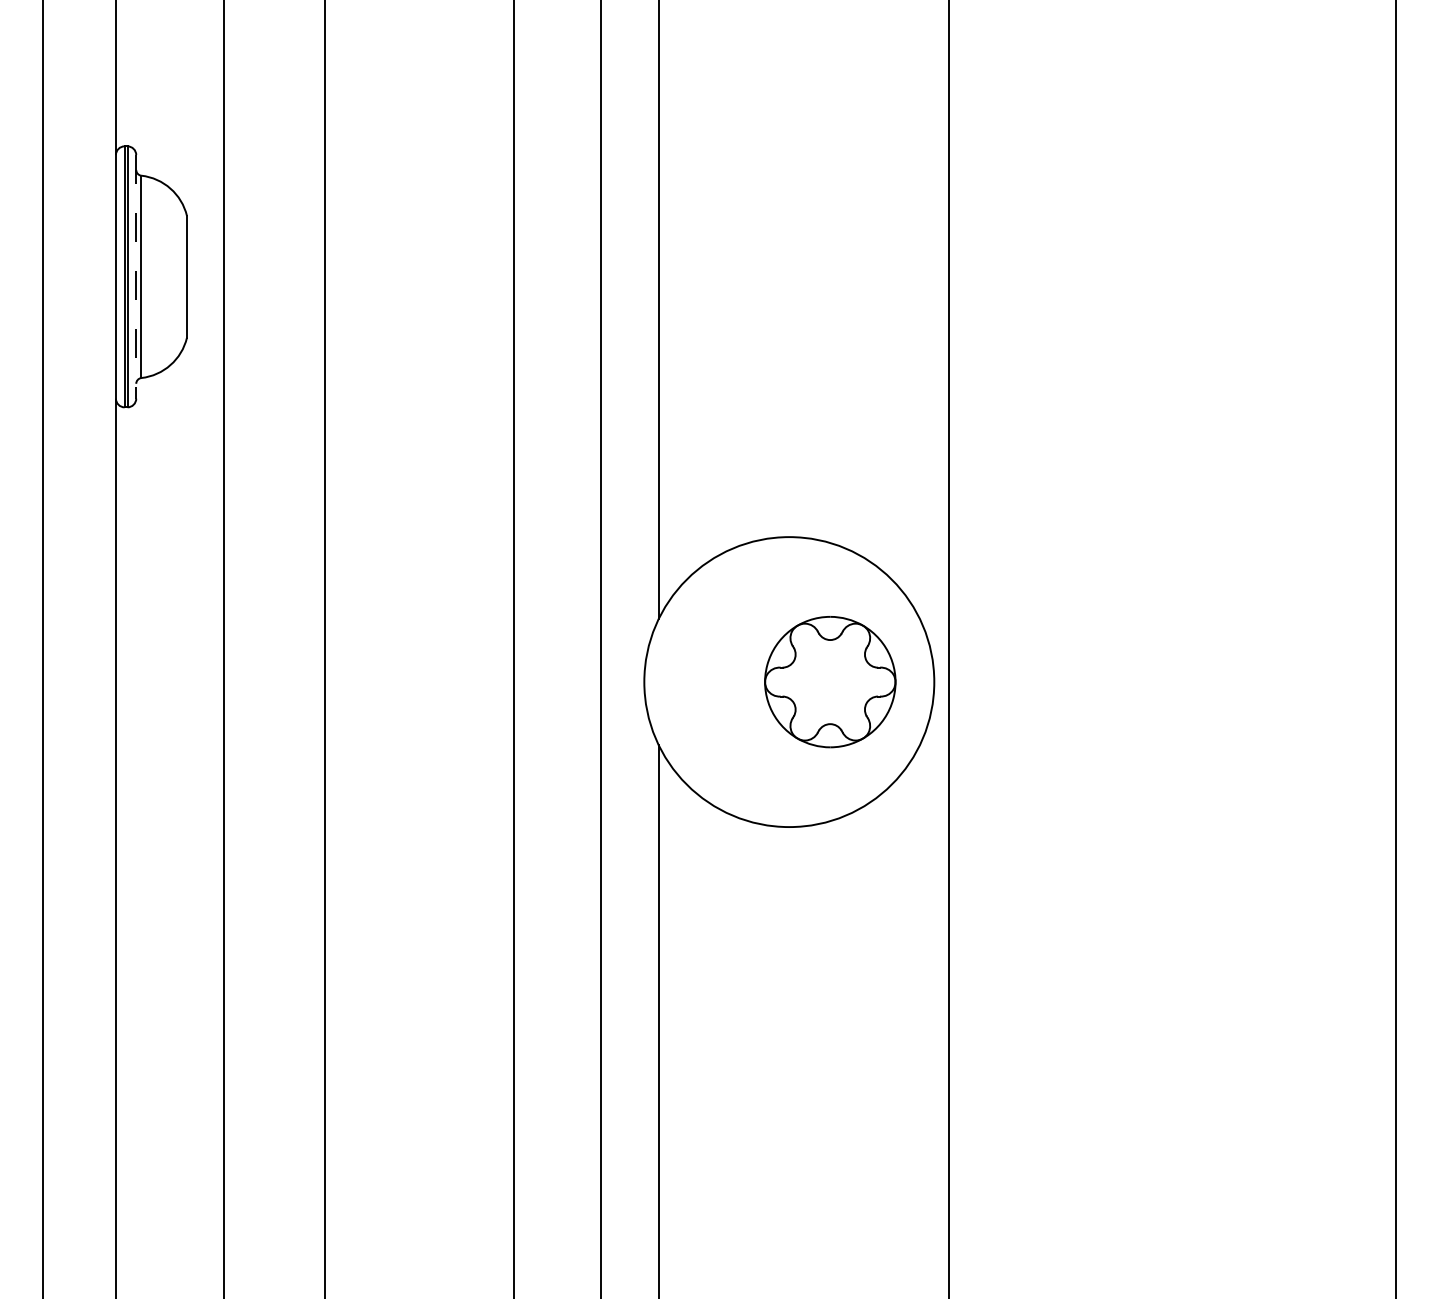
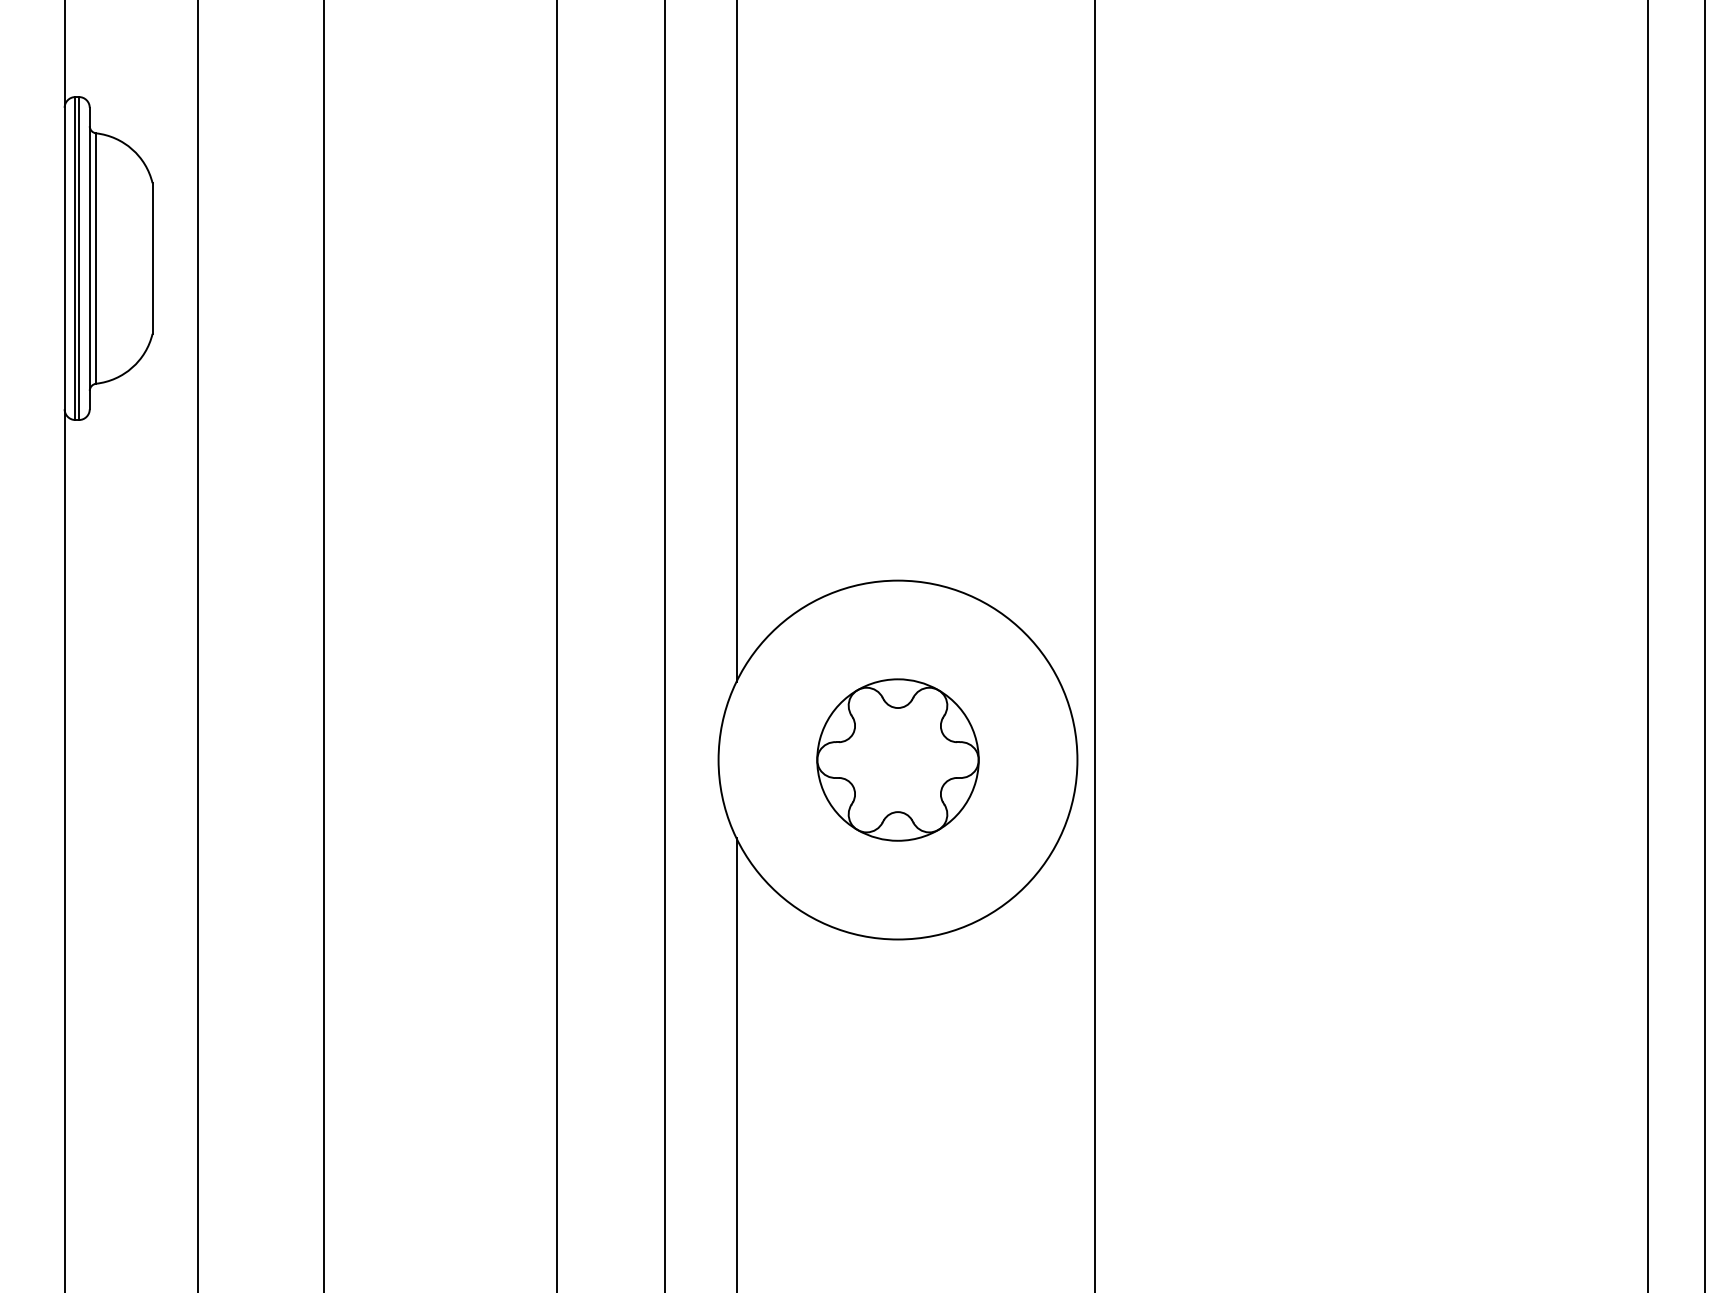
line: (136, 276) -> (90, 258), dashed -> solid
part: (830, 682) -> (898, 760), moved

